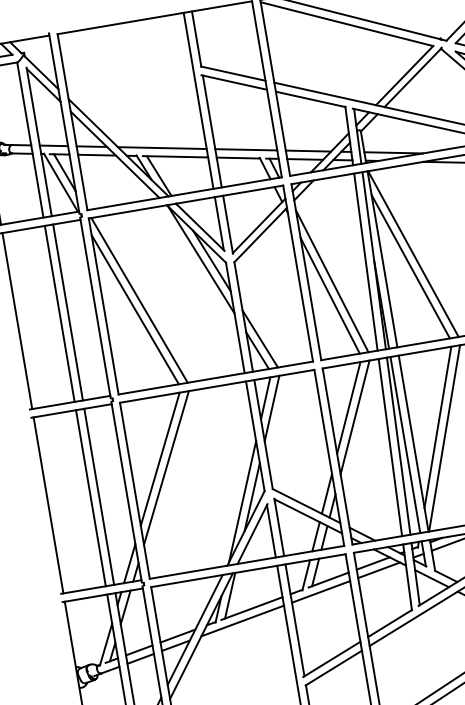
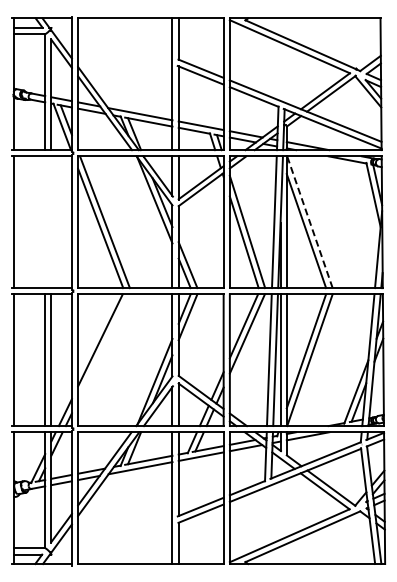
line: (412, 254) -> (309, 222), solid -> dashed
line: (68, 312) -> (51, 222), removed
line: (60, 314) -> (45, 222), removed
line: (165, 468) -> (103, 347), removed

